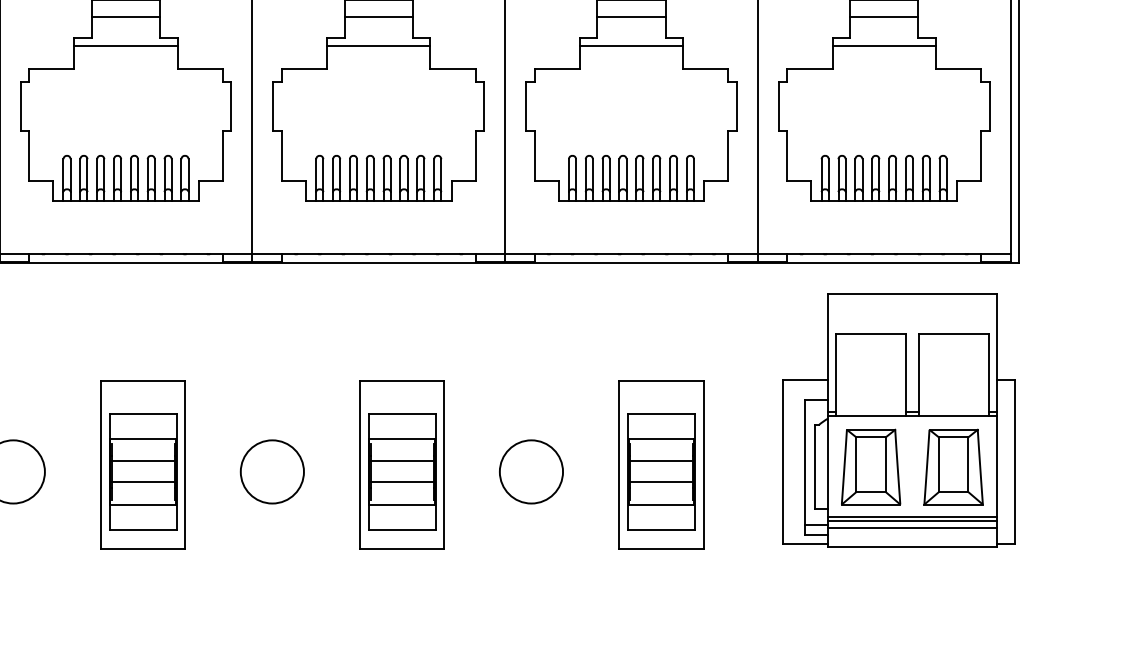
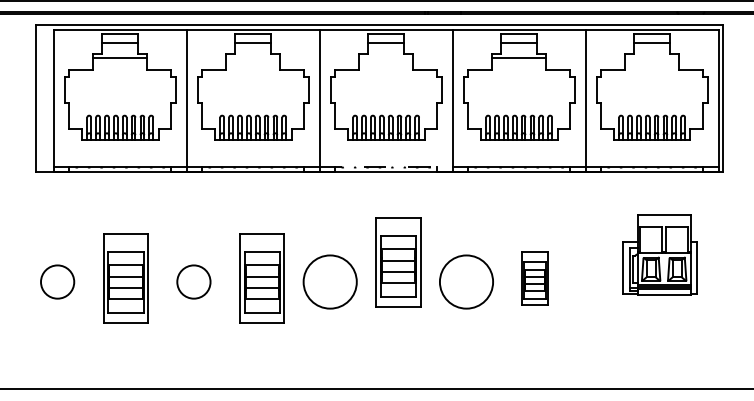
line: (126, 45) -> (253, 57), removed
line: (379, 45) -> (386, 57), removed
line: (882, 45) -> (651, 57), removed
line: (379, 254) -> (386, 167), solid -> dashed
part: (898, 419) -> (659, 254), size x0.6
part: (402, 465) -> (398, 262), moved
part: (660, 465) -> (534, 278), size x0.6
circle: (270, 470) -> (329, 281), size x1.6
circle: (531, 470) -> (466, 281), size x1.6

